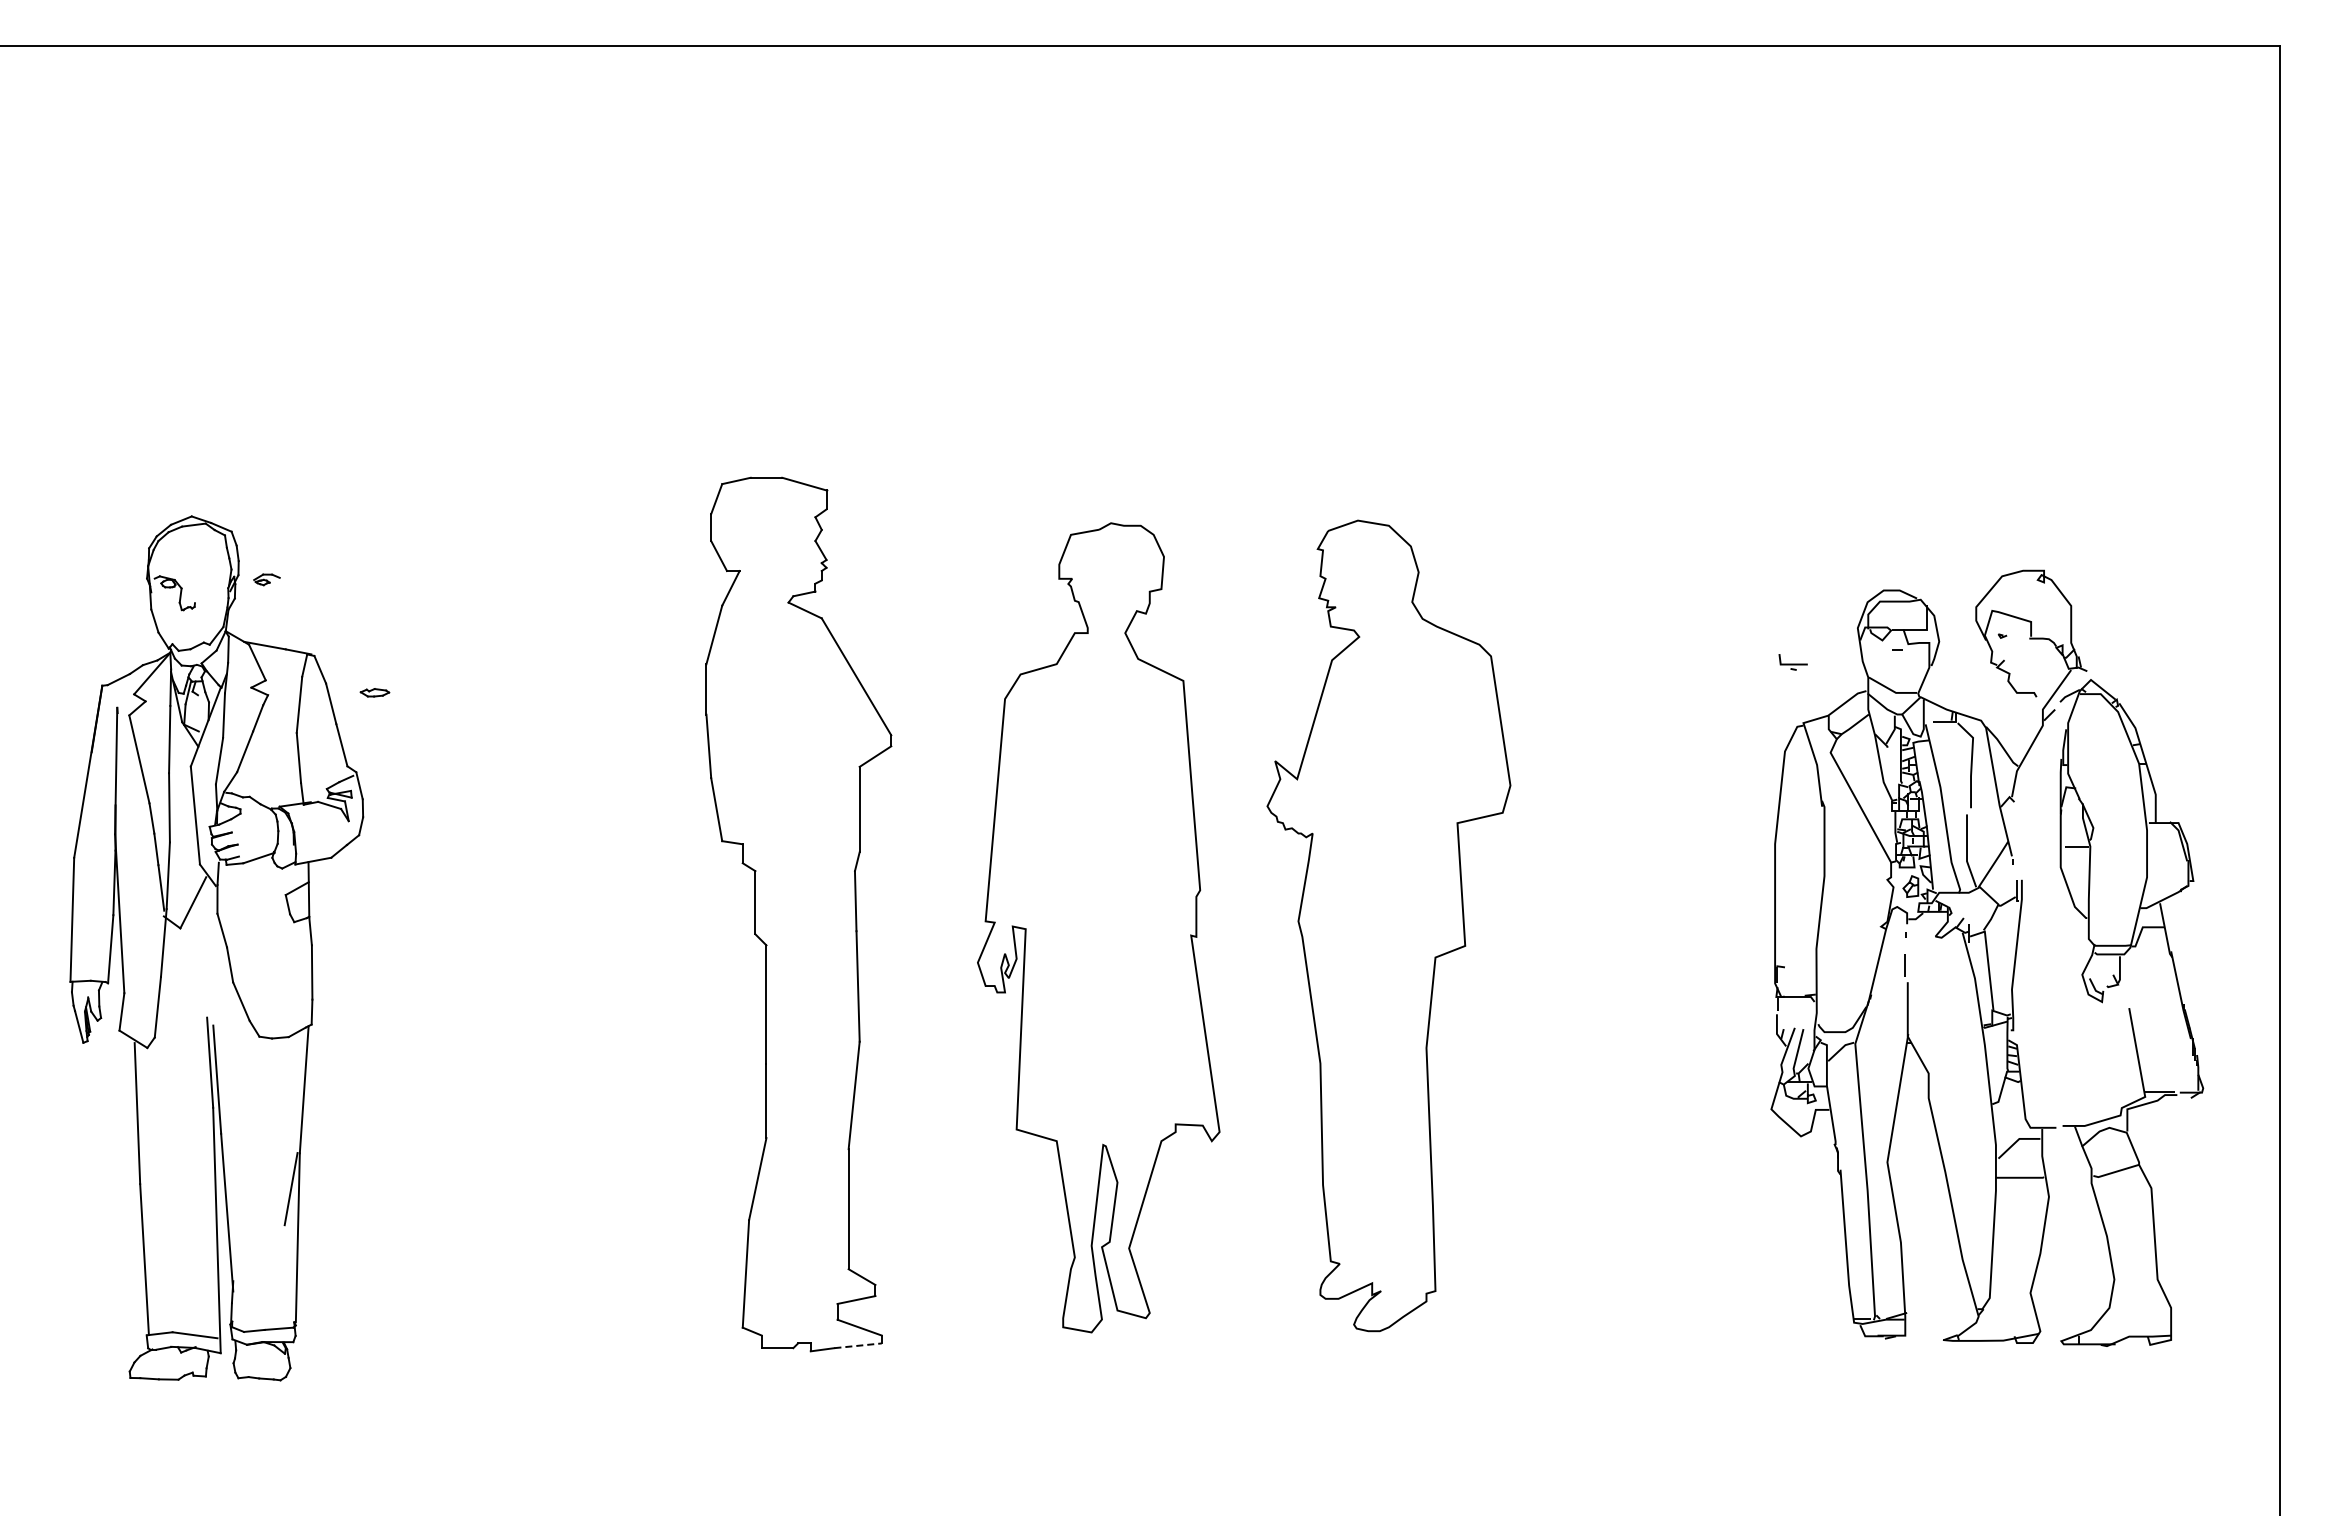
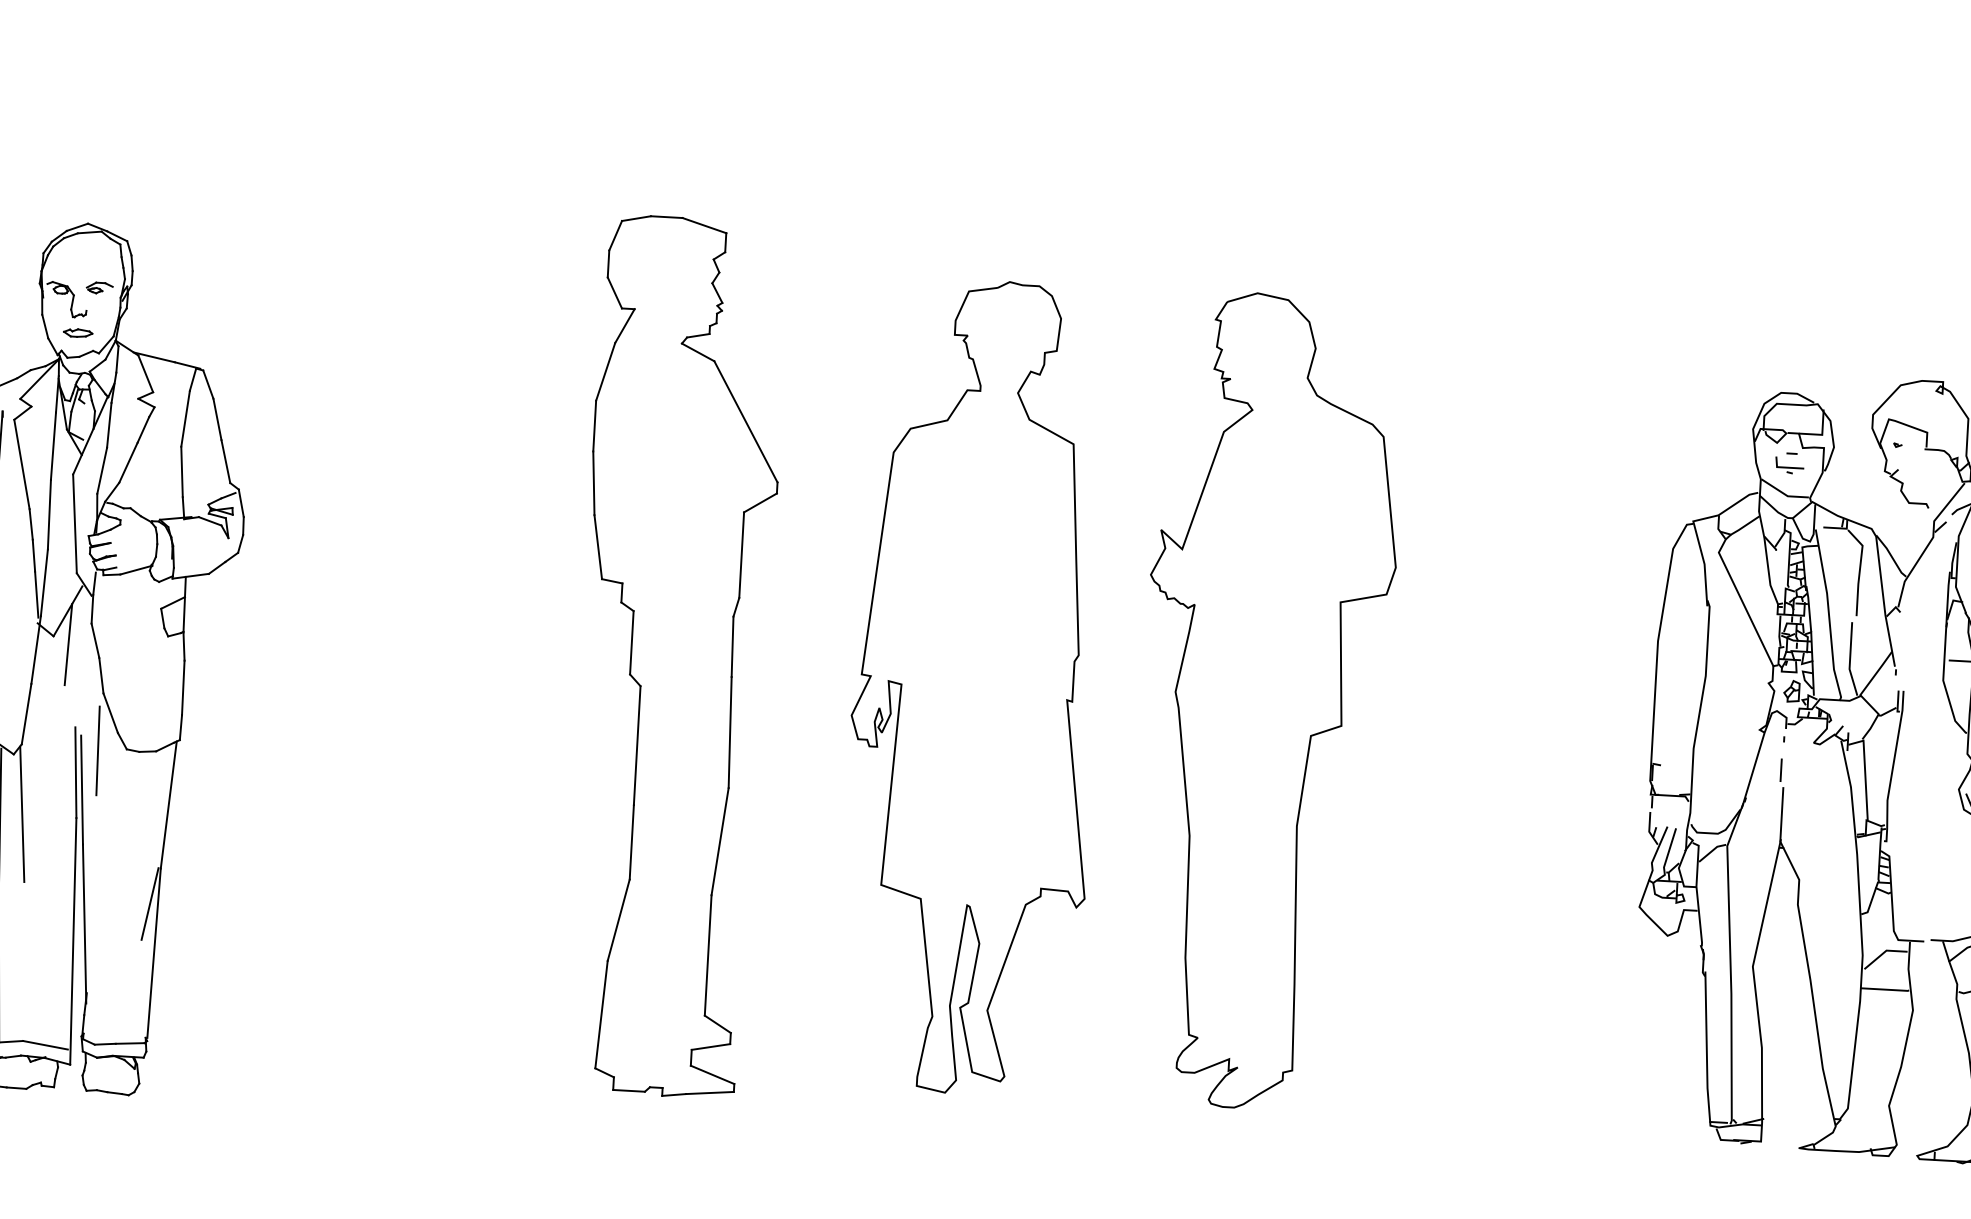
part: (266, 579) -> (99, 287), moved
part: (1792, 662) -> (1788, 465), moved
part: (374, 692) -> (77, 332), moved
line: (195, 935) -> (68, 644), added
line: (230, 1039) -> (97, 750), added
line: (158, 1107) -> (21, 814), added
line: (858, 1345) -> (710, 1092), dashed -> solid

